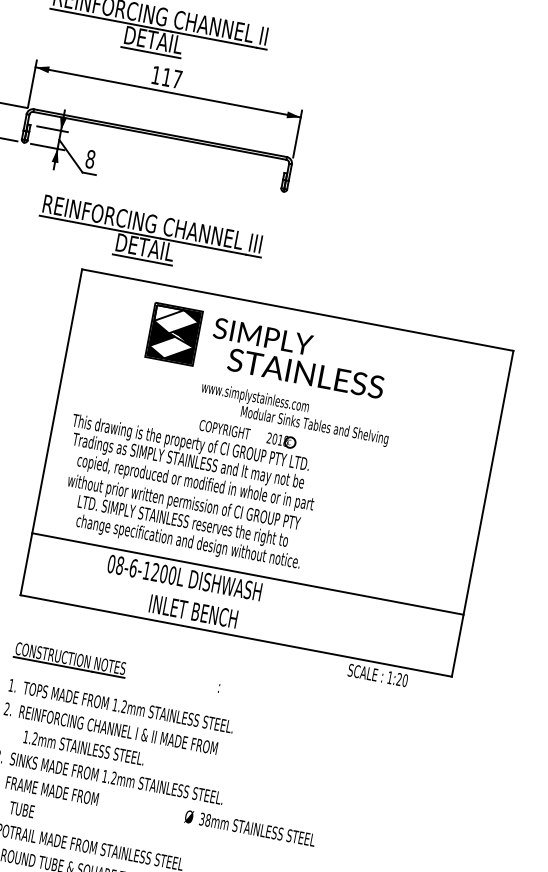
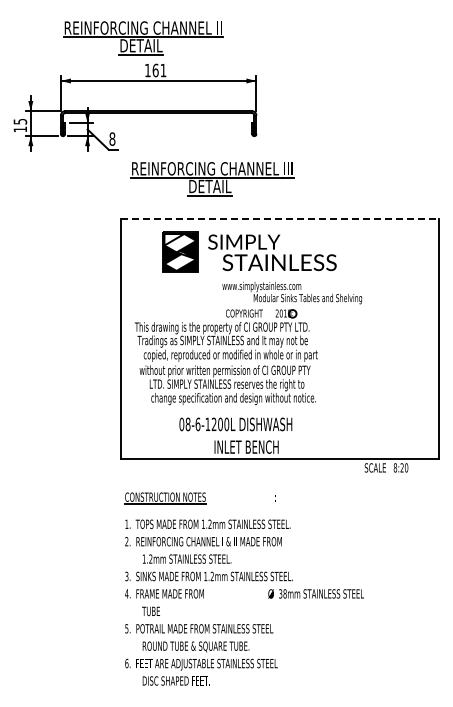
text: (171, 78) -> (159, 70), 117 -> 161
part: (150, 238) -> (212, 179), moved
line: (298, 310) -> (280, 218), solid -> dashed
part: (267, 350) -> (249, 251), moved
line: (248, 574) -> (280, 413), removed
text: (390, 677) -> (395, 467), 1:20 -> 8:20

